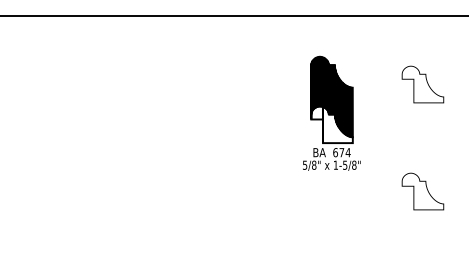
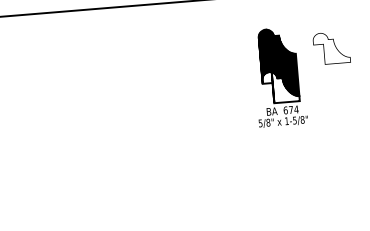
part: (331, 112) -> (279, 76), moved
part: (422, 191) -> (338, 139), removed

